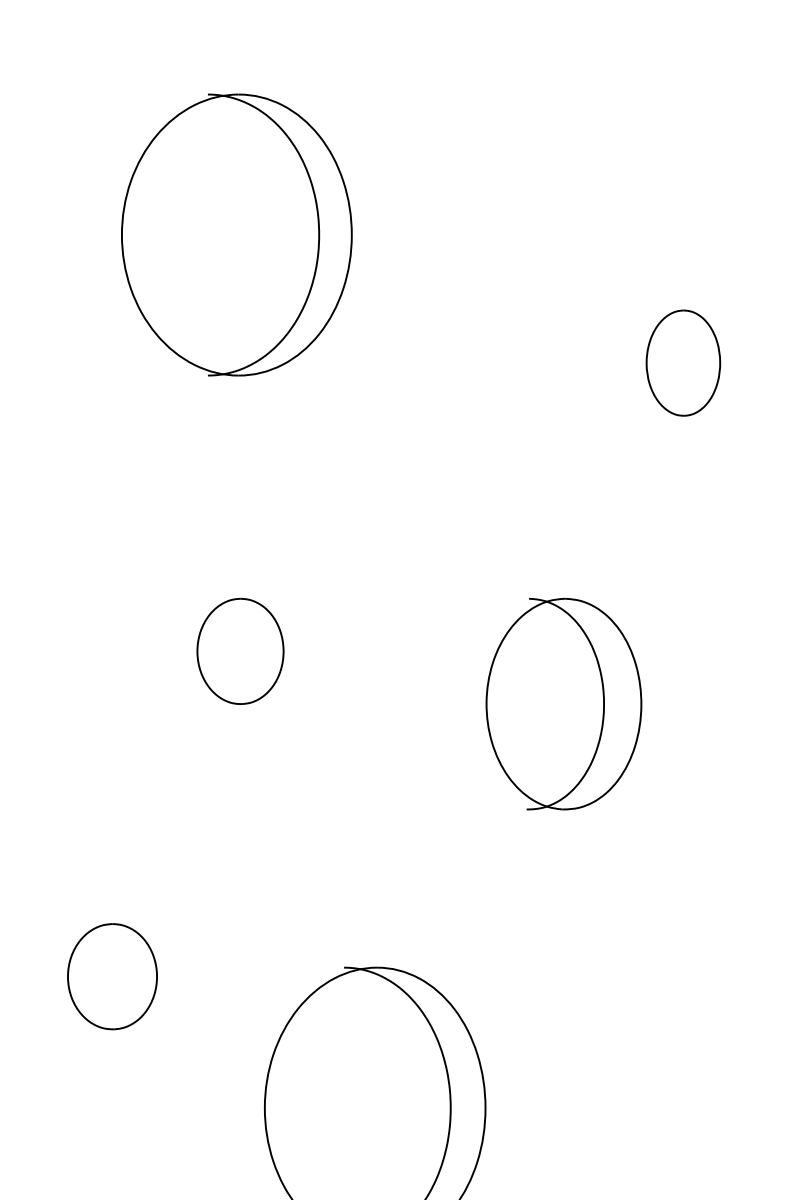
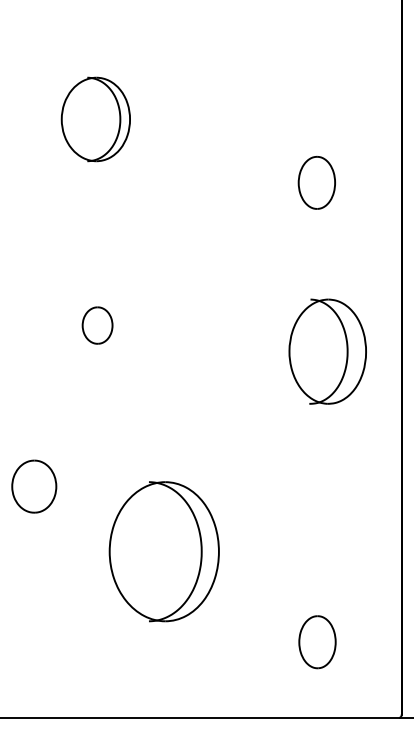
part: (236, 235) -> (95, 119), size x0.6
part: (240, 651) -> (97, 325), size x0.7
part: (563, 703) -> (327, 351), moved

